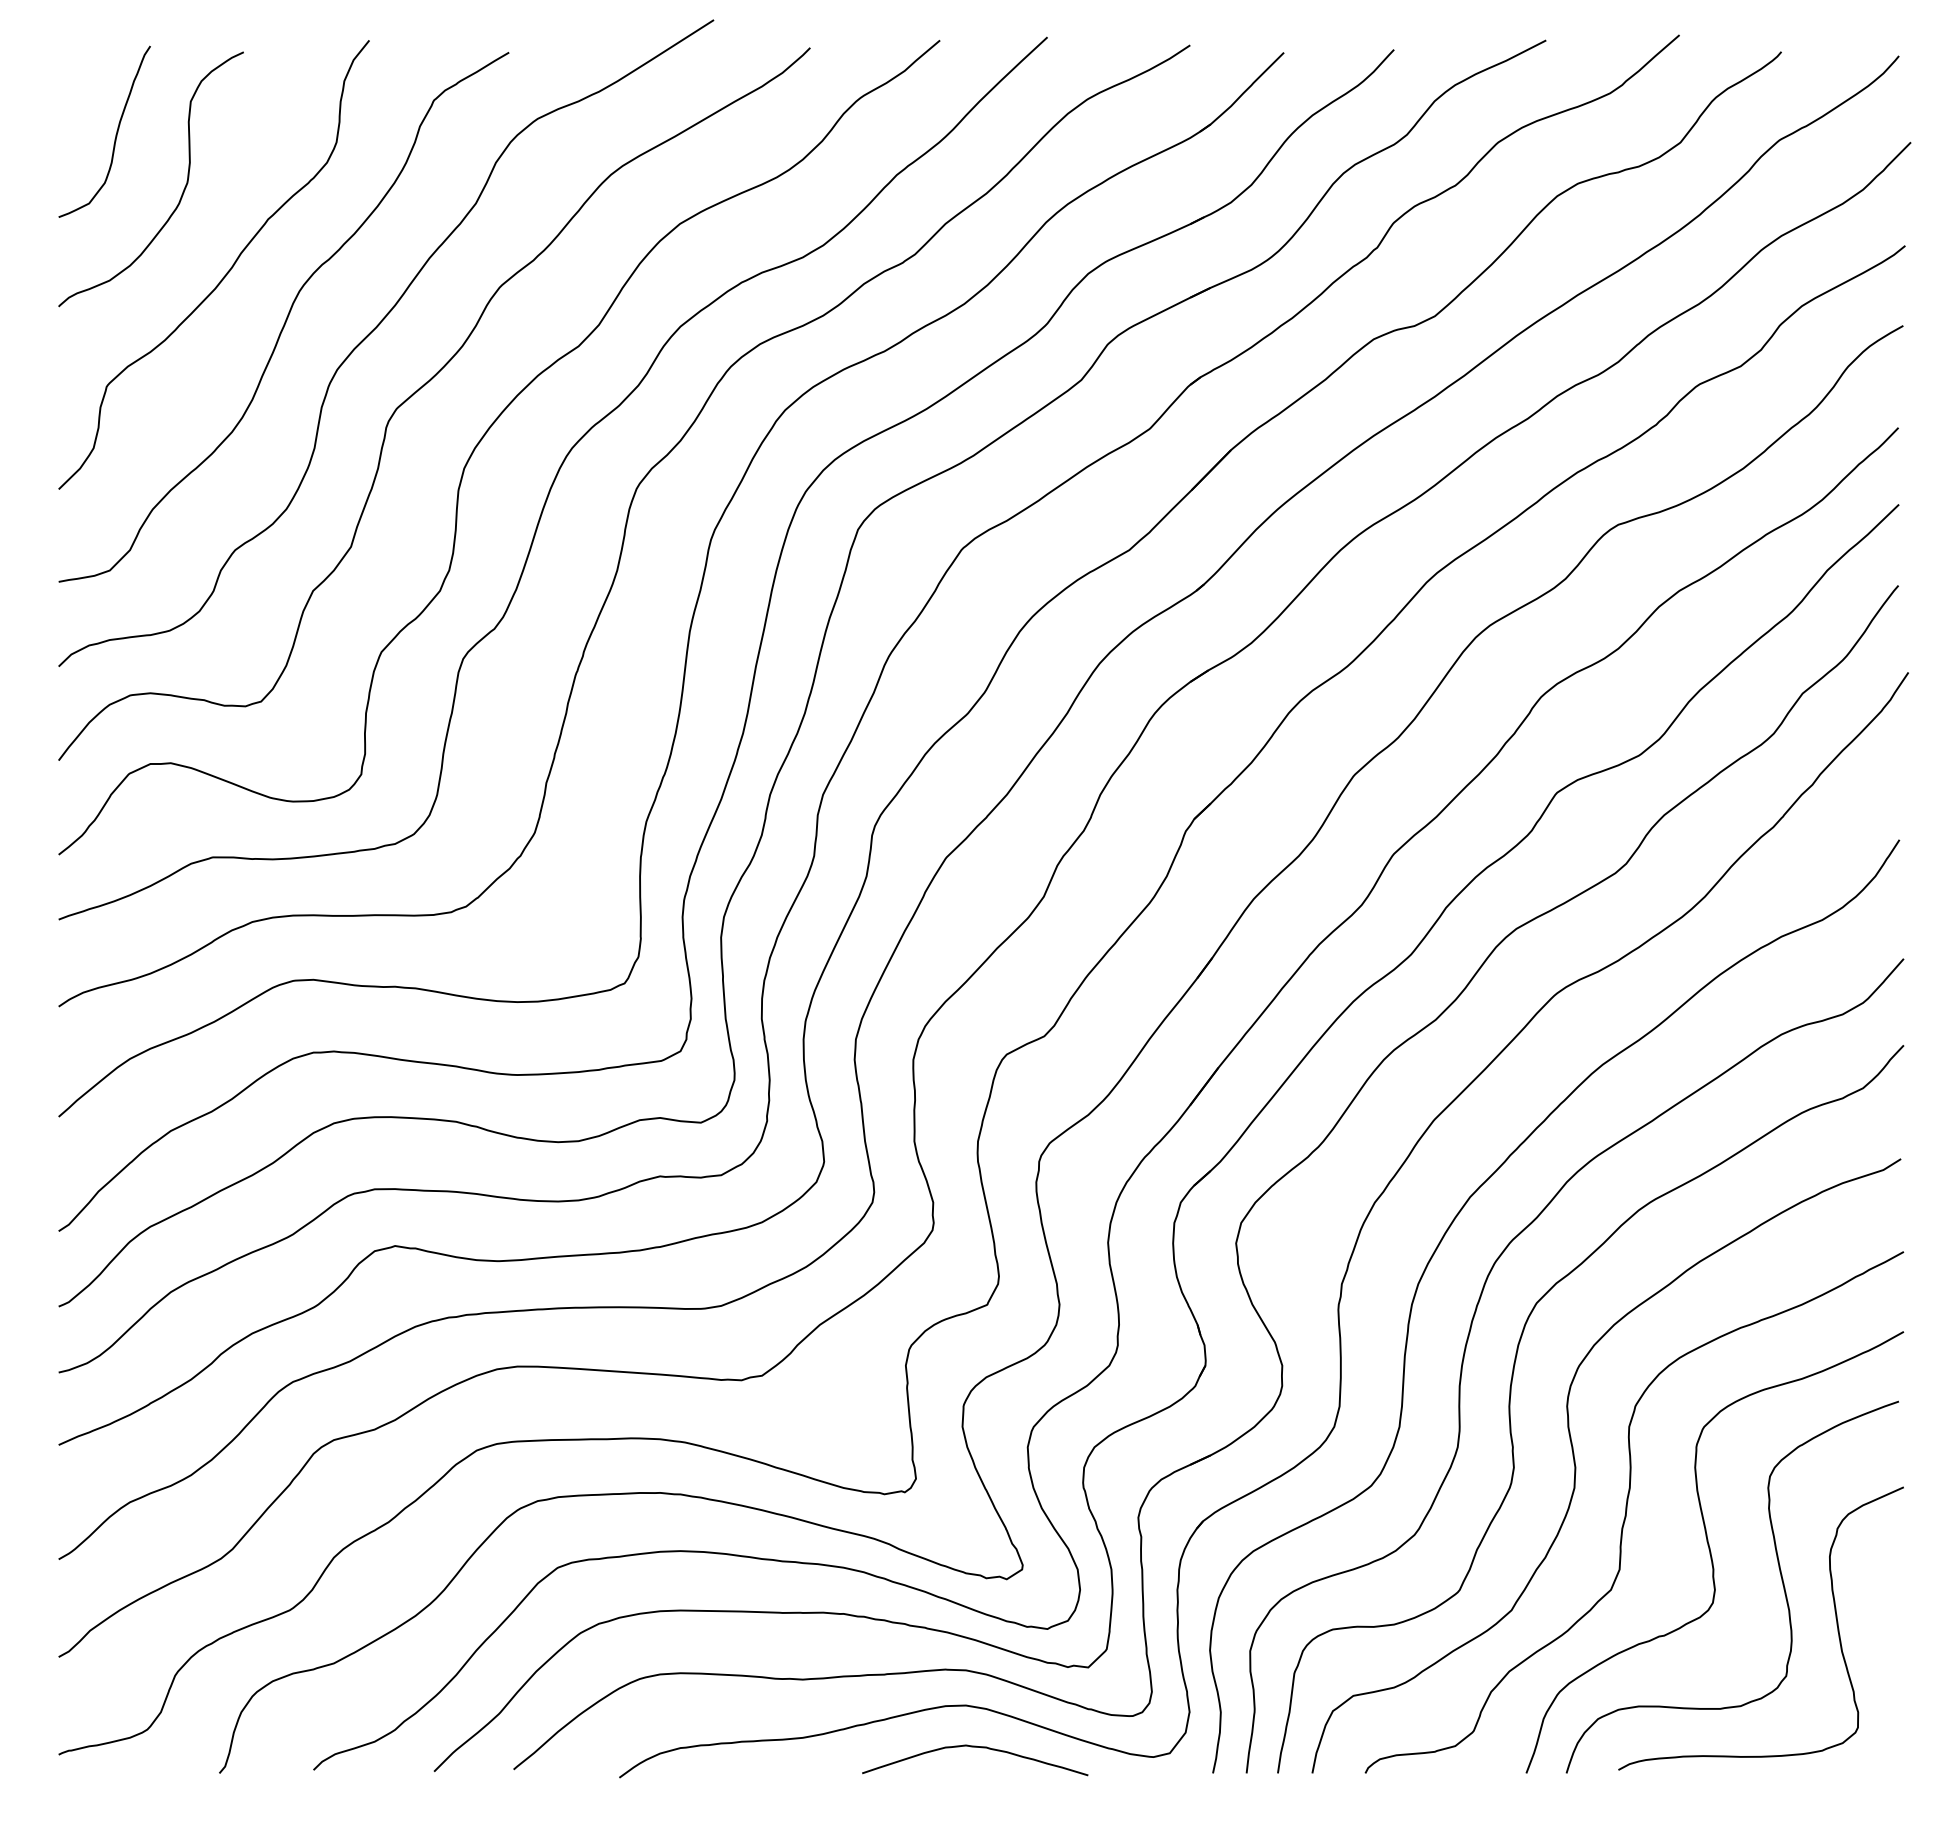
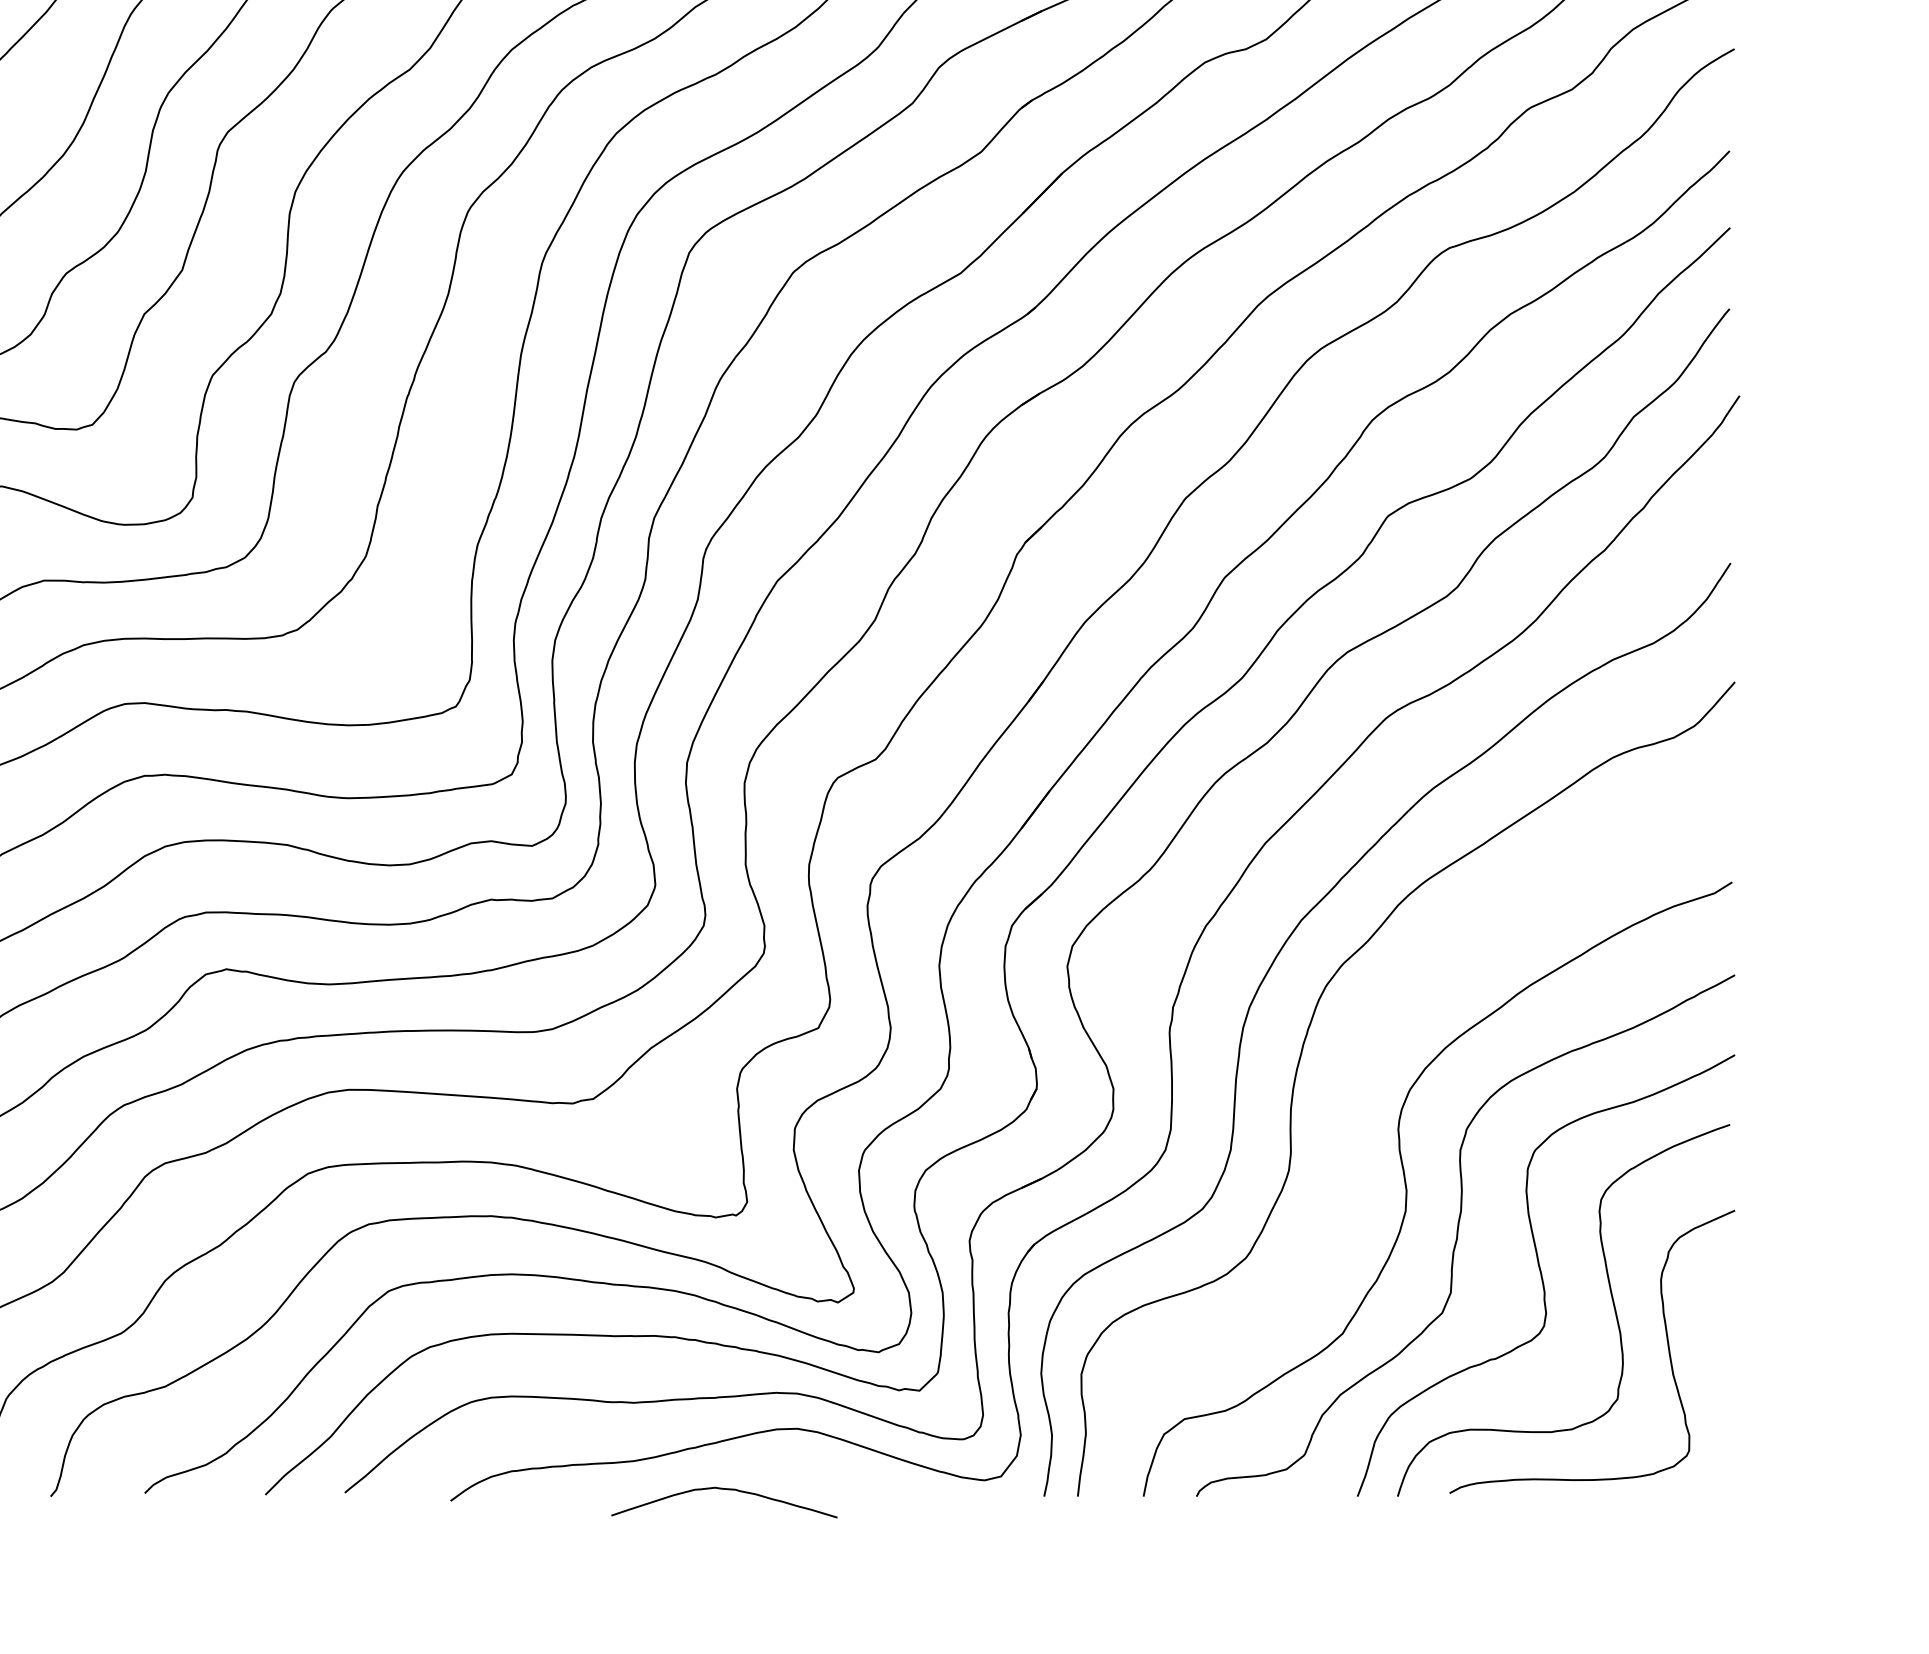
curve: (1510, 1409) -> (1341, 1132), removed
curve: (975, 1747) -> (724, 1489), moved

